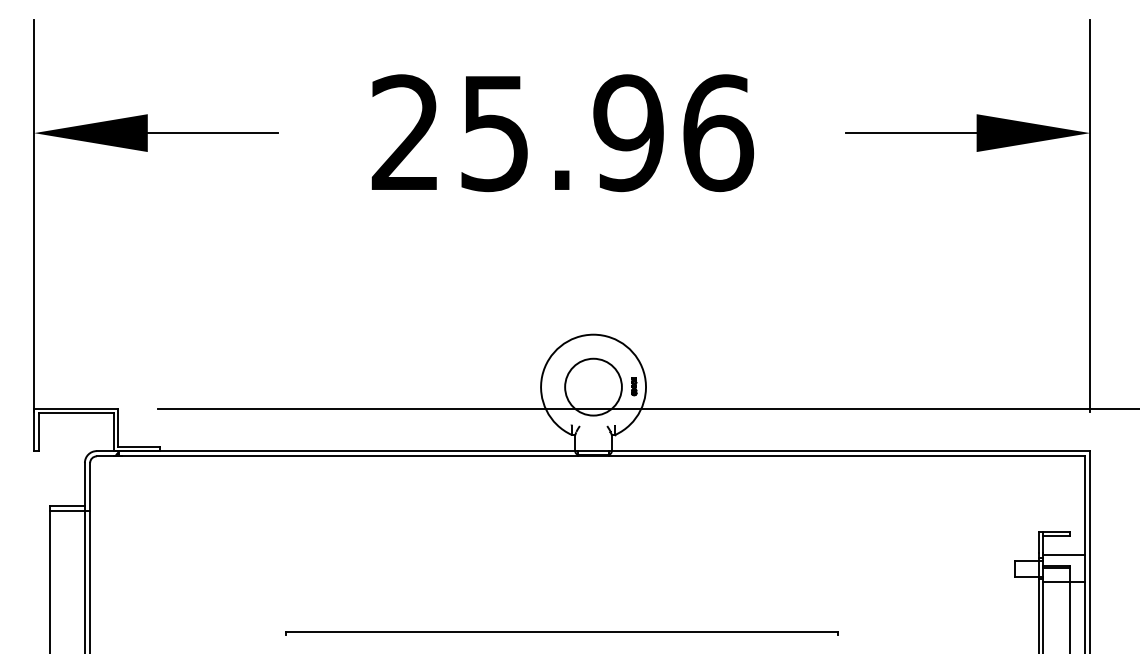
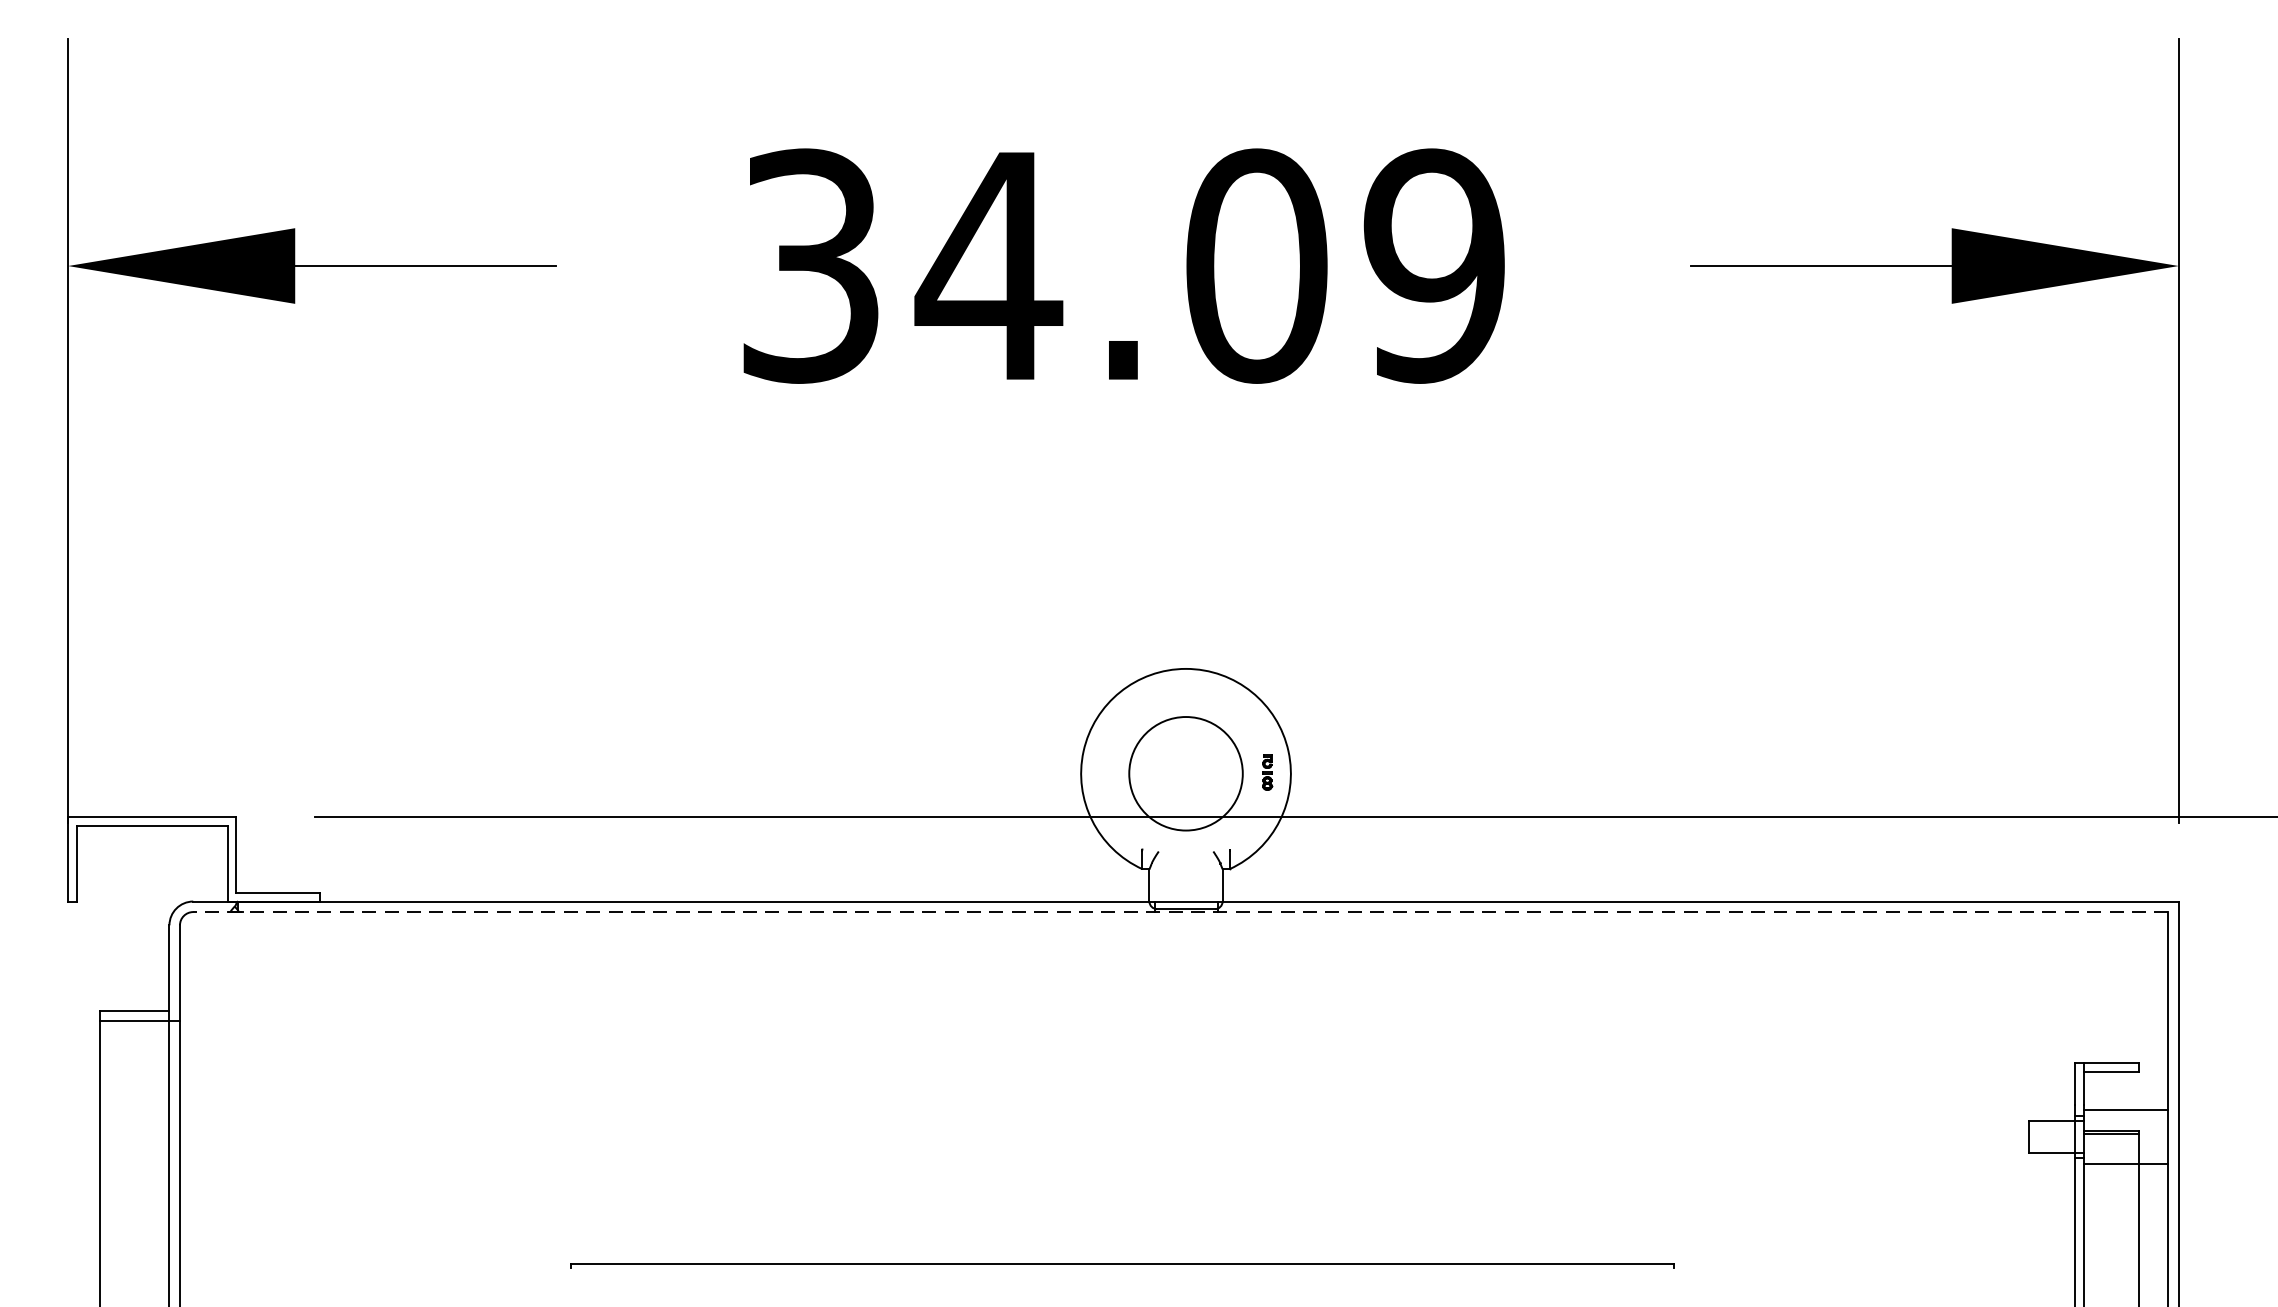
text: (562, 133) -> (1124, 266), 25.96 -> 34.09
line: (590, 456) -> (1179, 912), solid -> dashed

